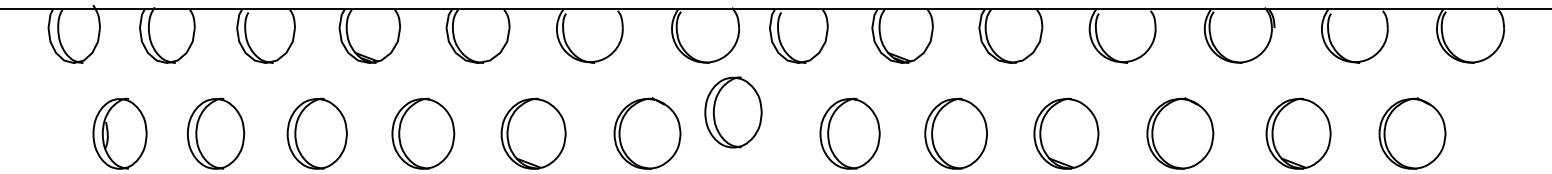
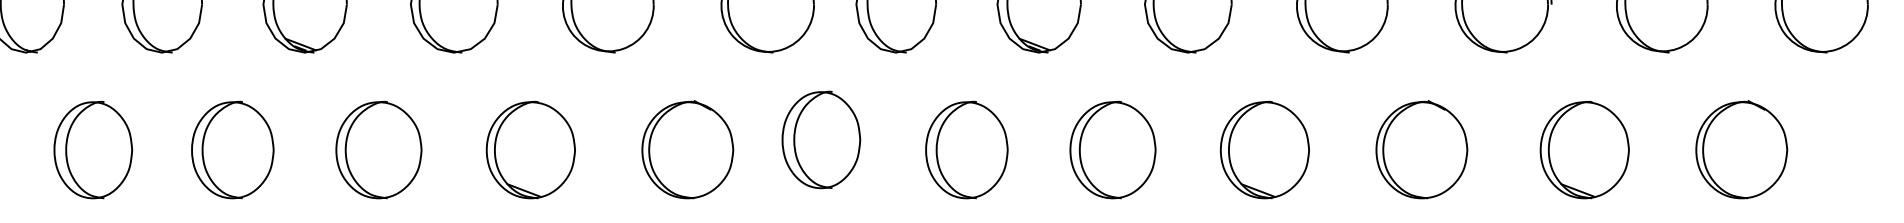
part: (733, 112) -> (821, 140), moved

